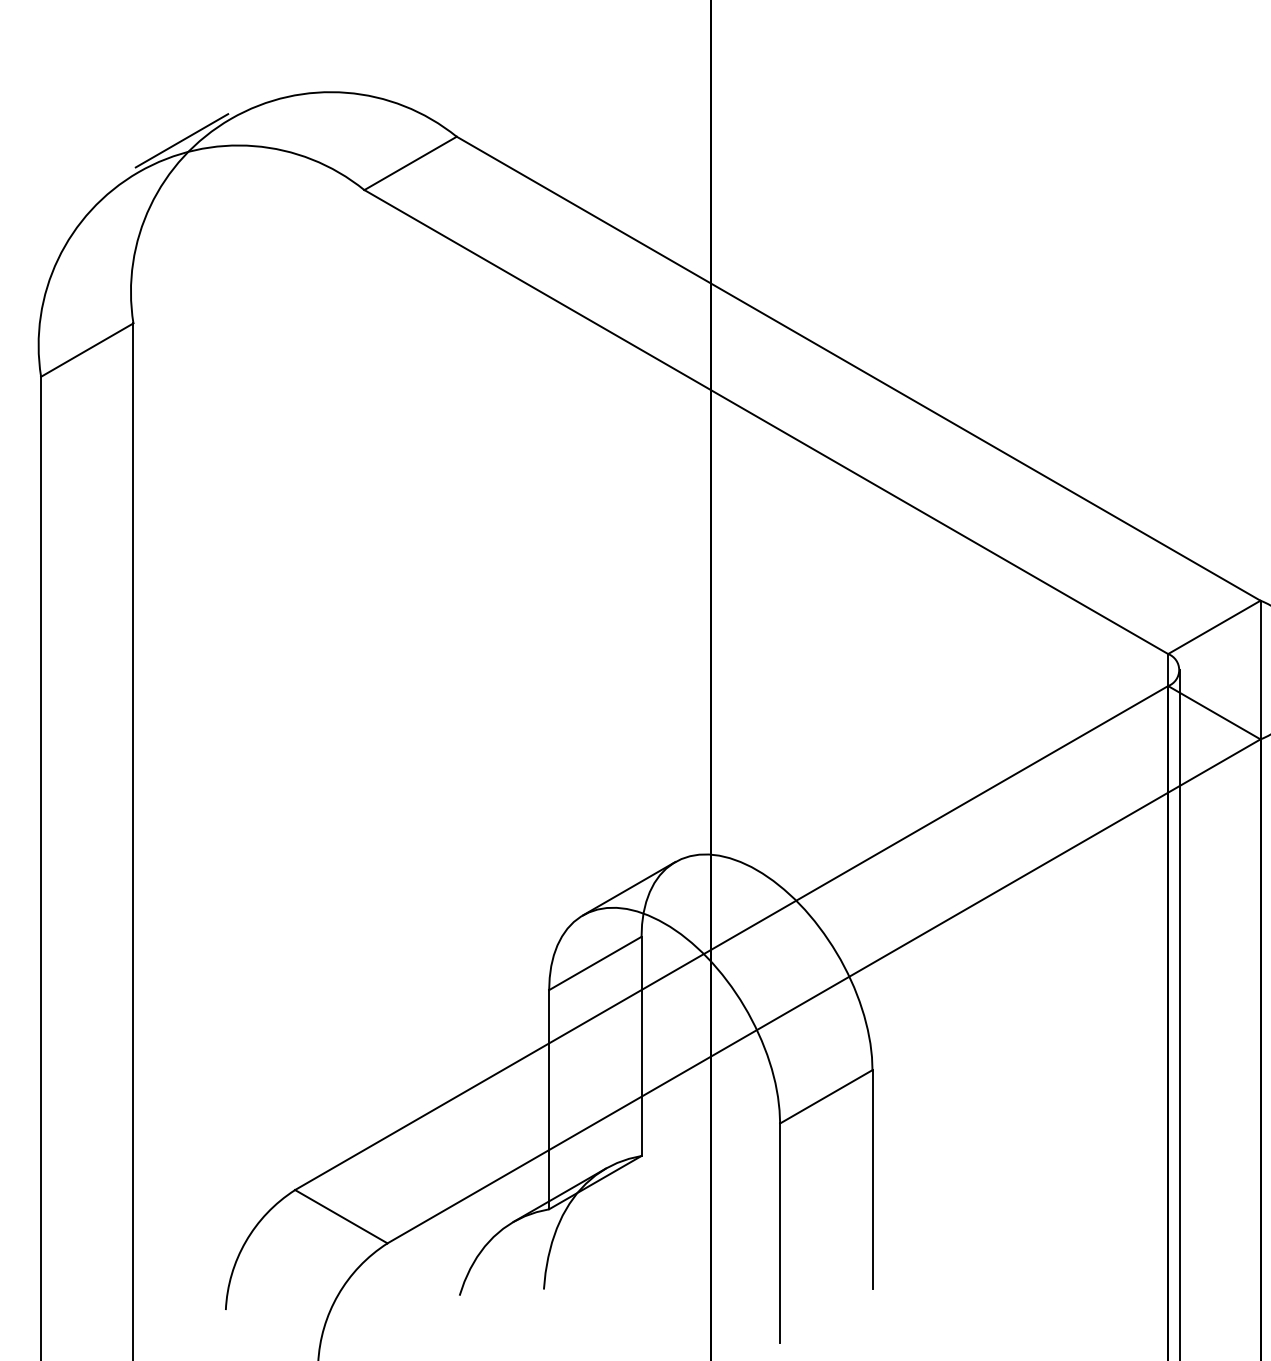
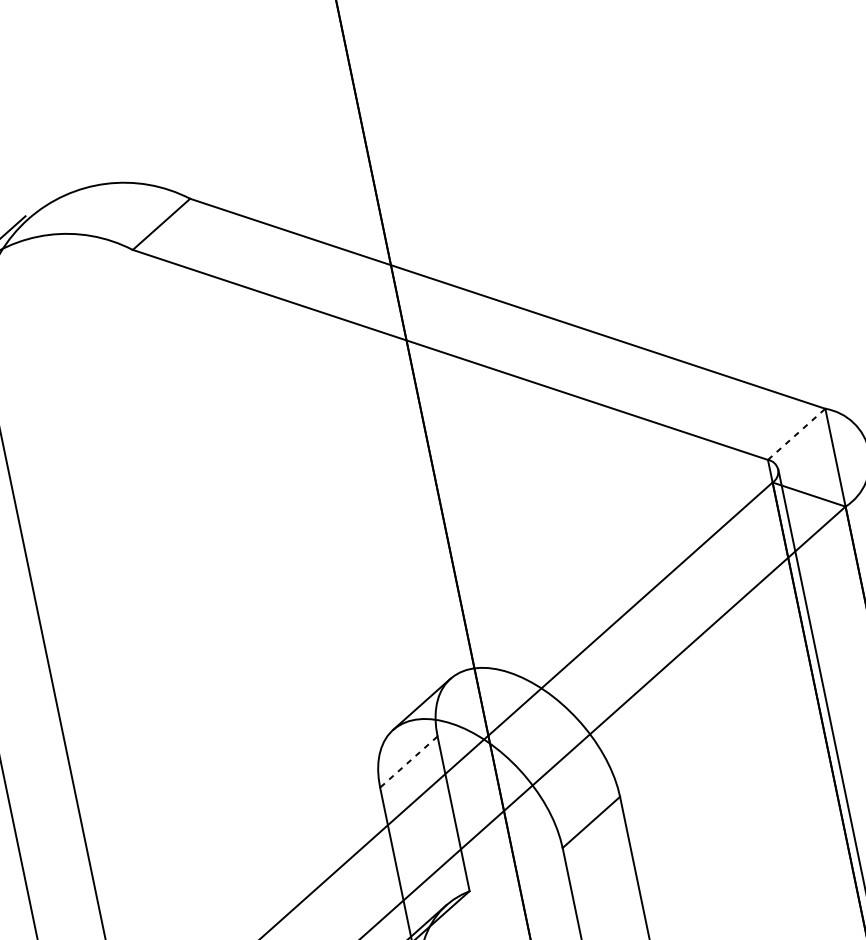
line: (1214, 627) -> (796, 434), solid -> dashed
line: (594, 963) -> (408, 762), solid -> dashed

